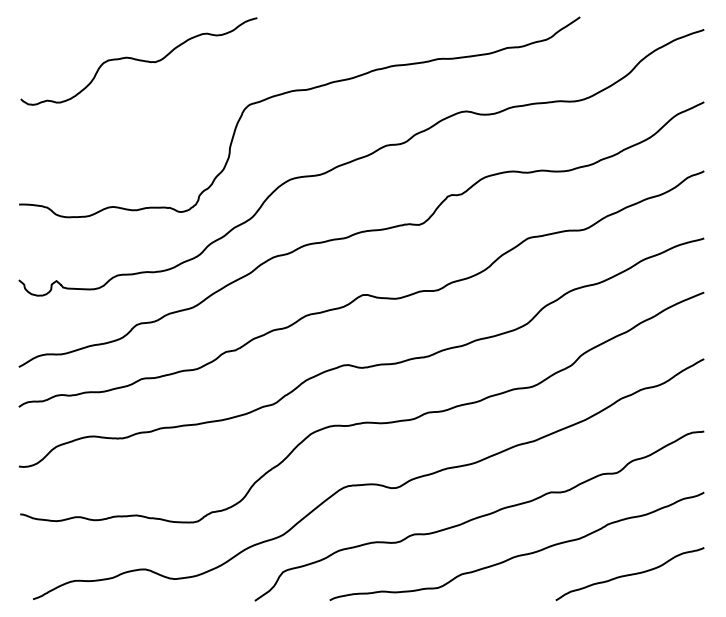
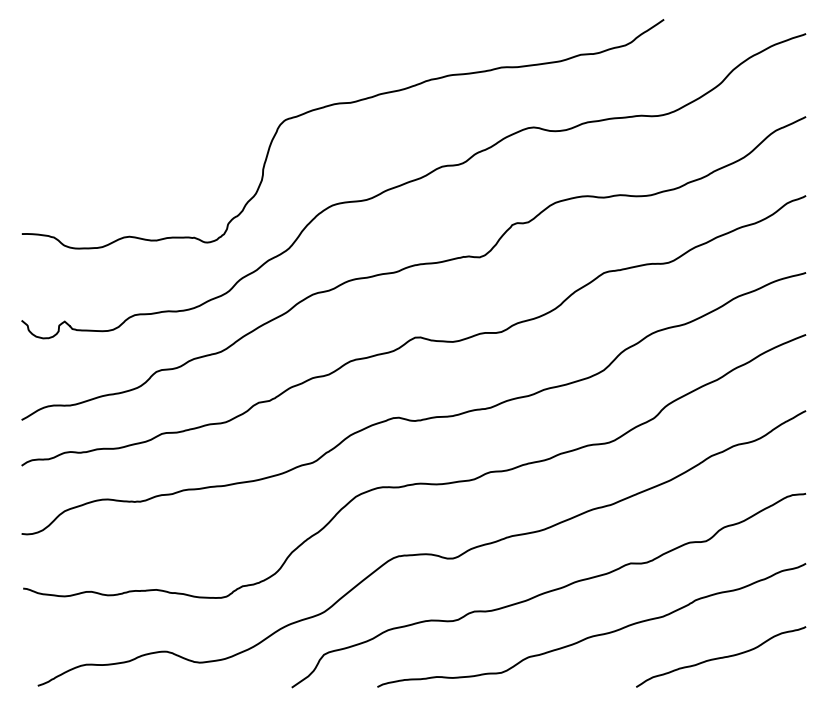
curve: (138, 60) -> (158, 69), removed

